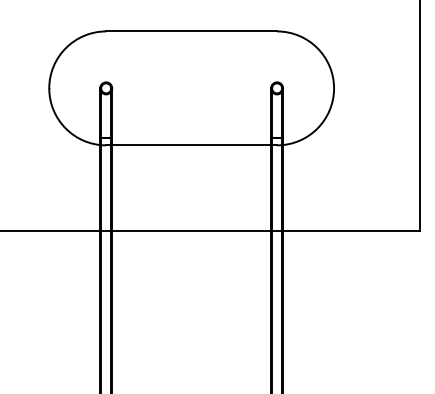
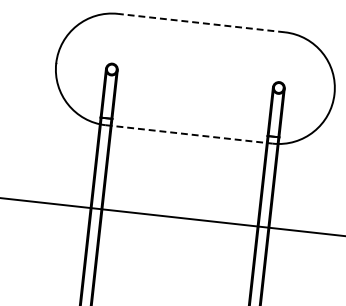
line: (191, 31) -> (201, 23), solid -> dashed
line: (192, 145) -> (190, 134), solid -> dashed

